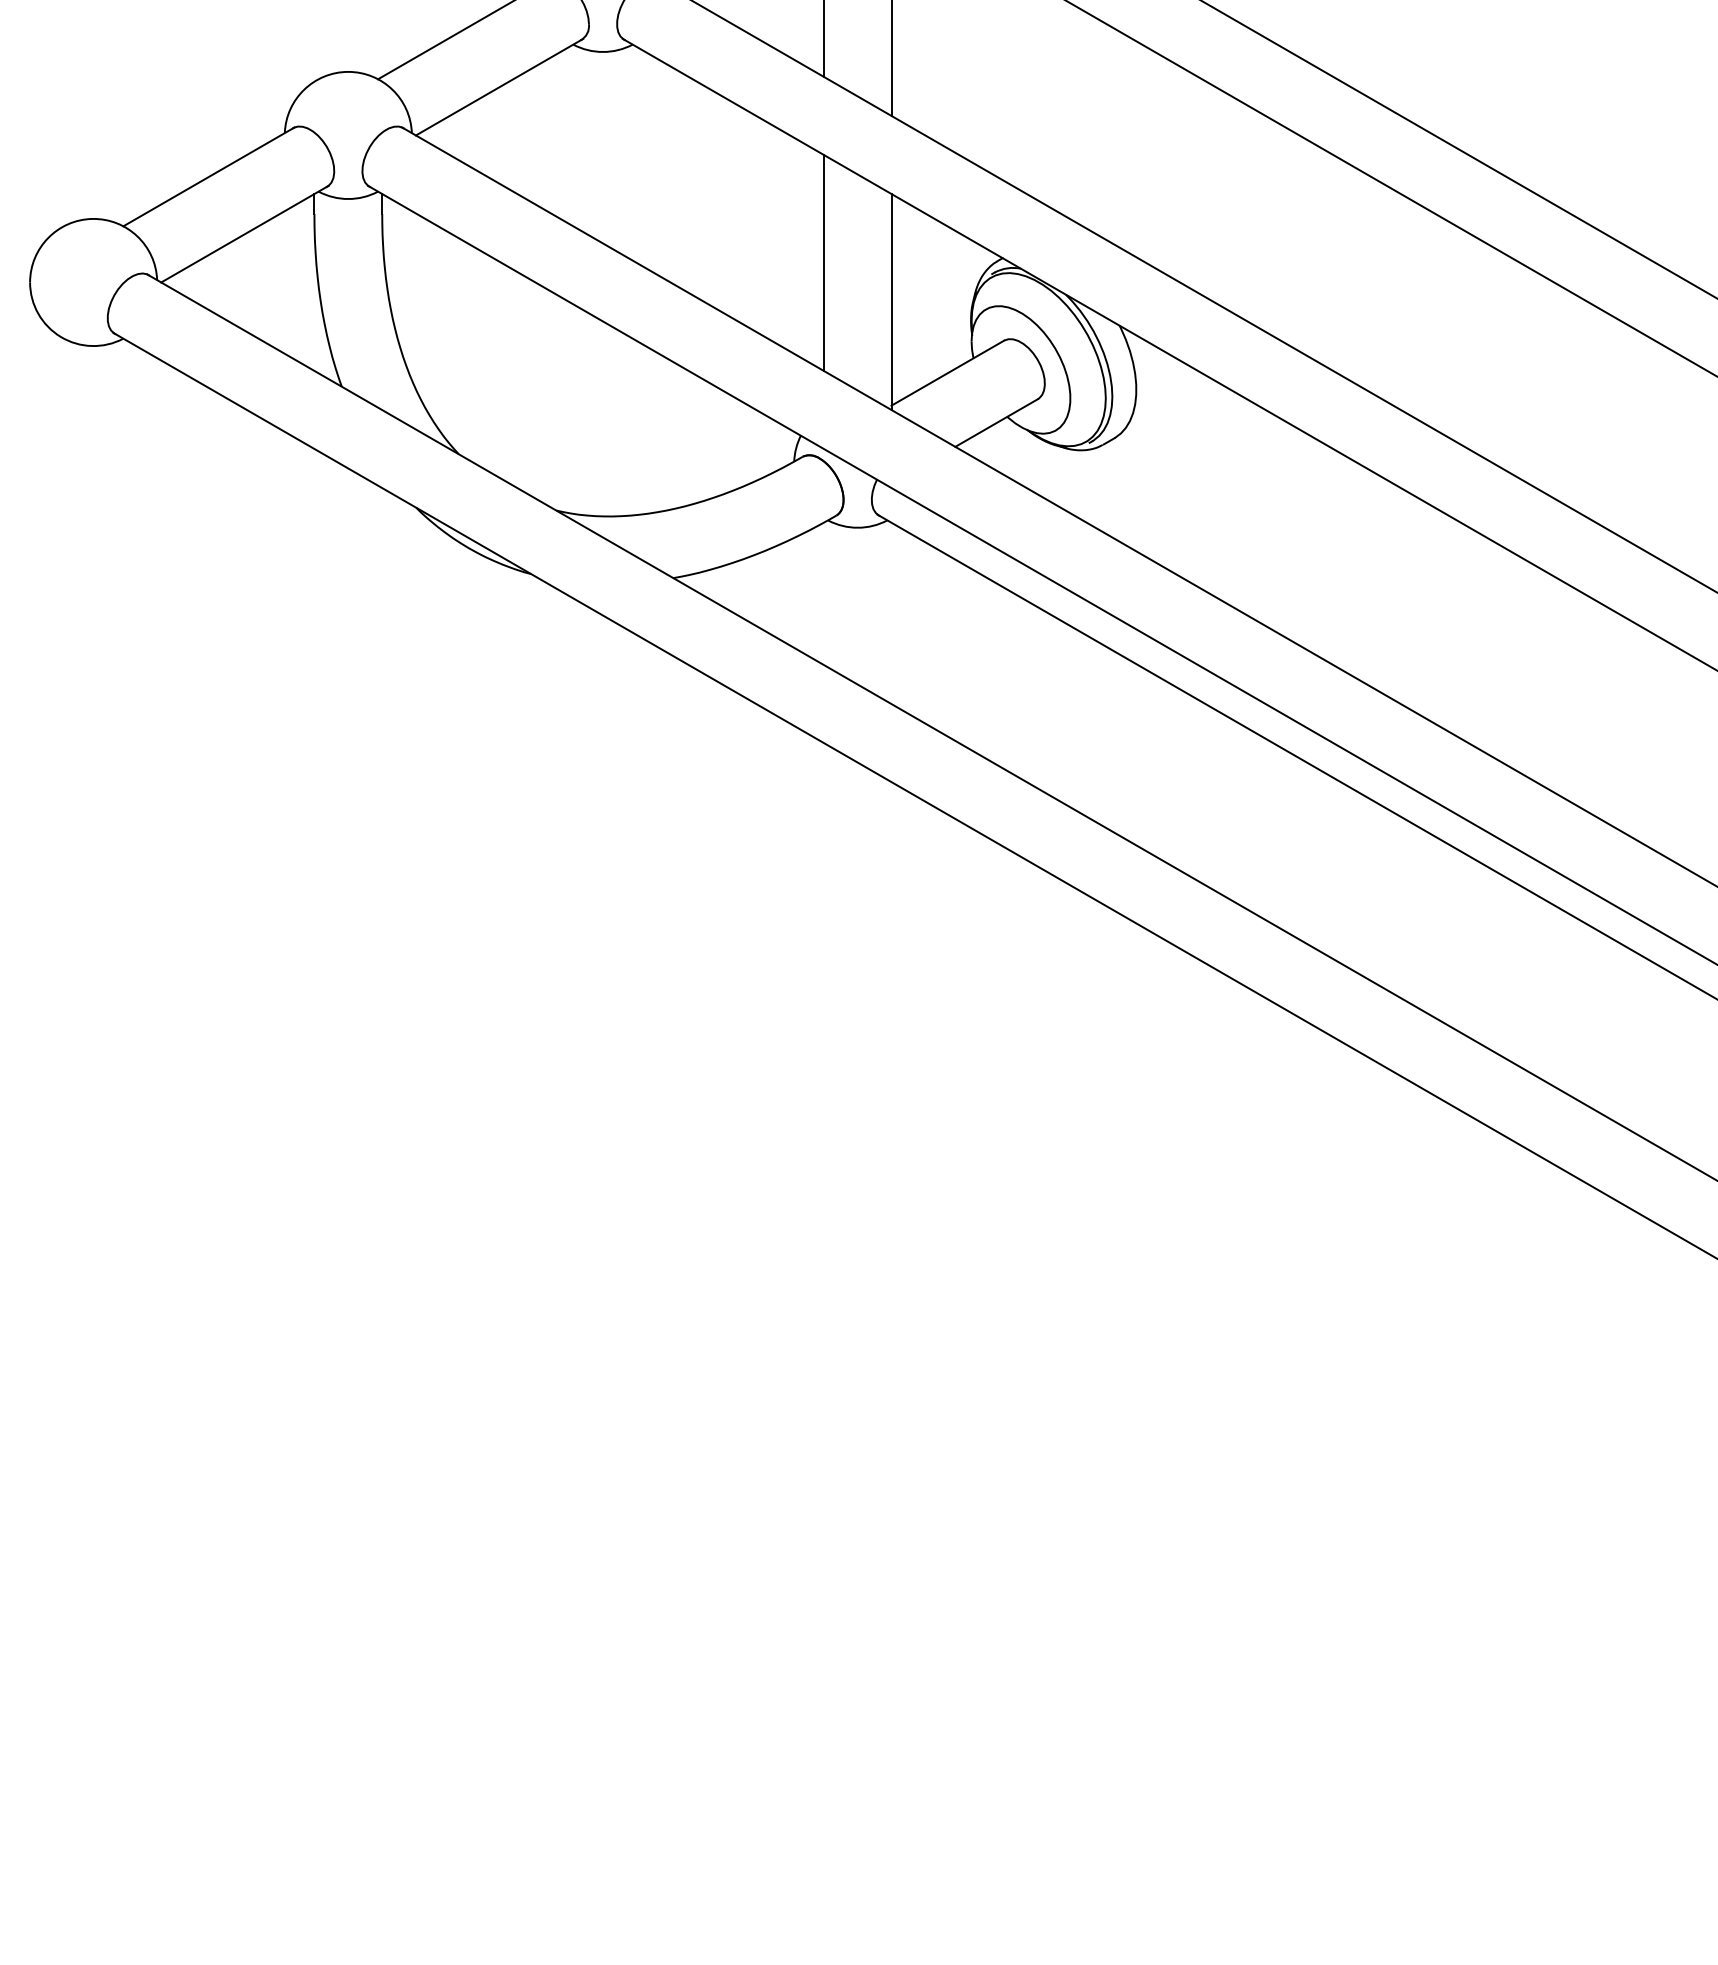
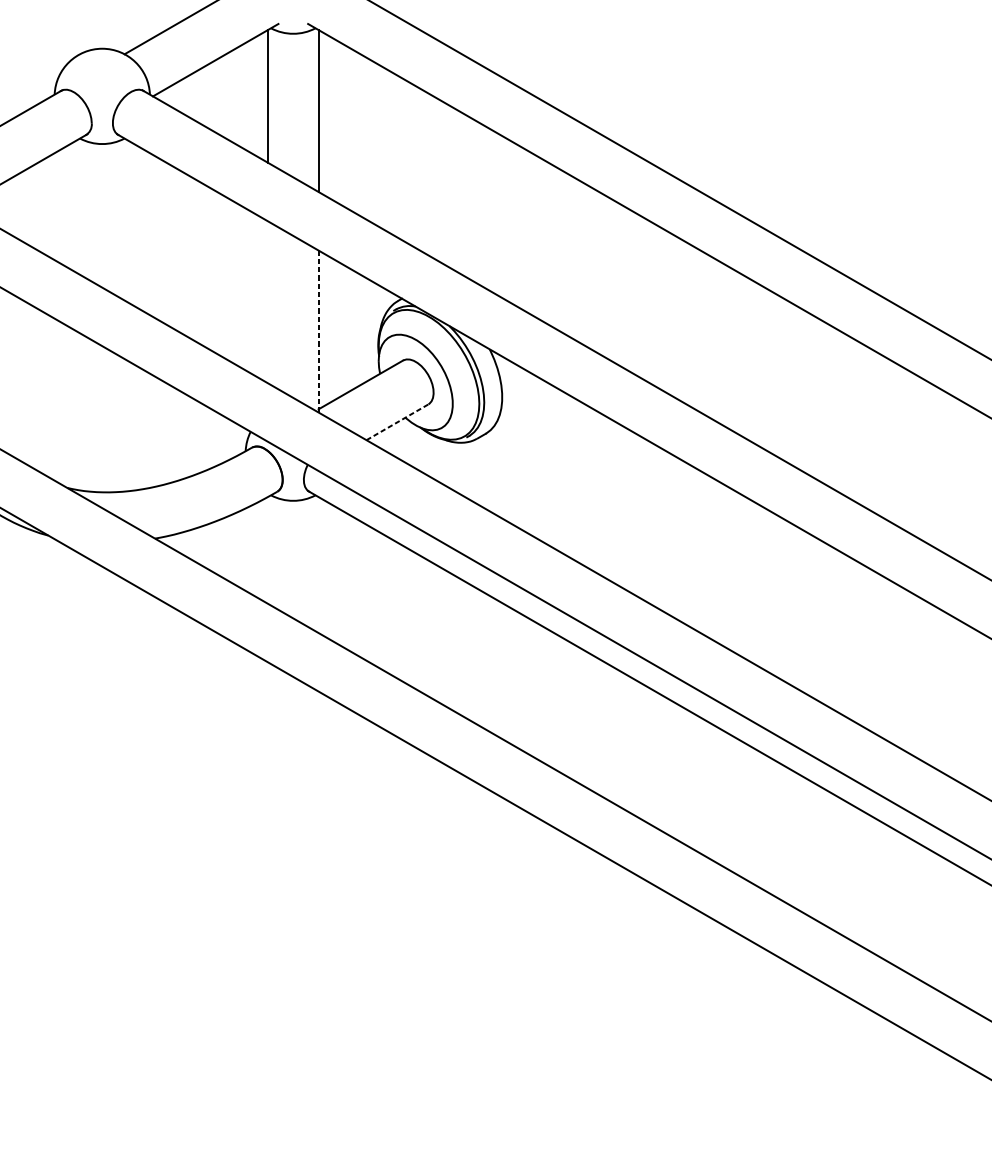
line: (823, 262) -> (267, 301), removed
line: (891, 301) -> (318, 331), solid -> dashed
line: (996, 423) -> (397, 422), solid -> dashed

